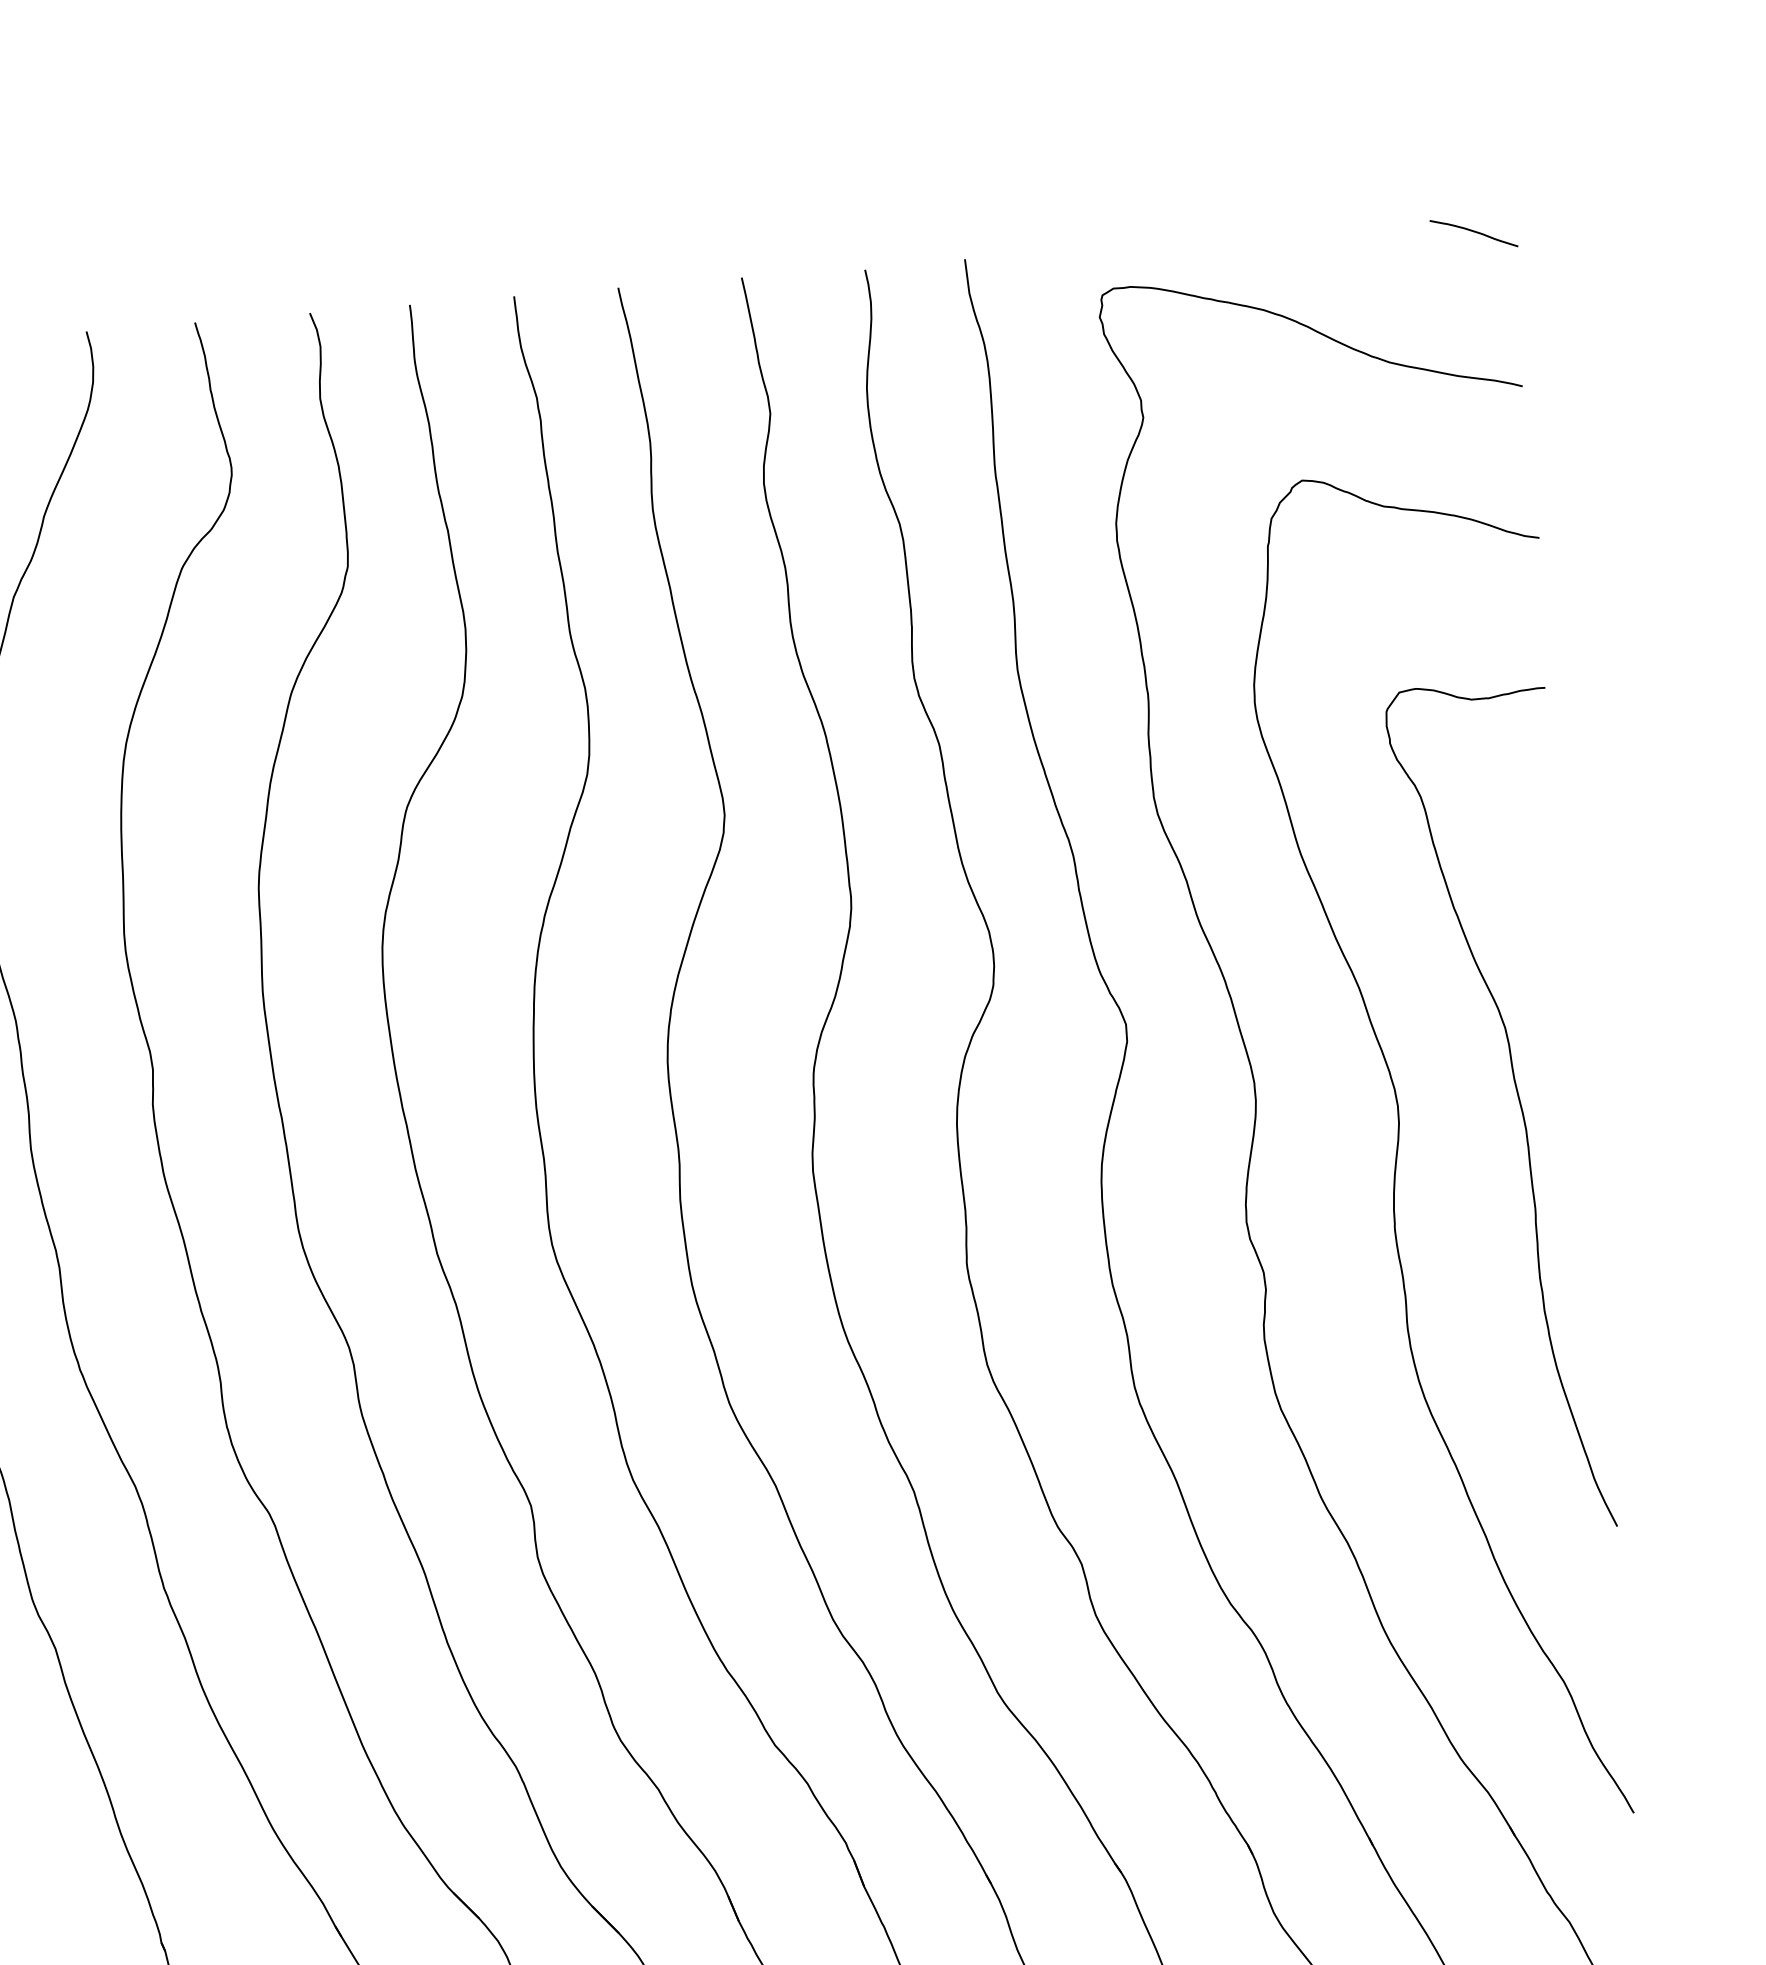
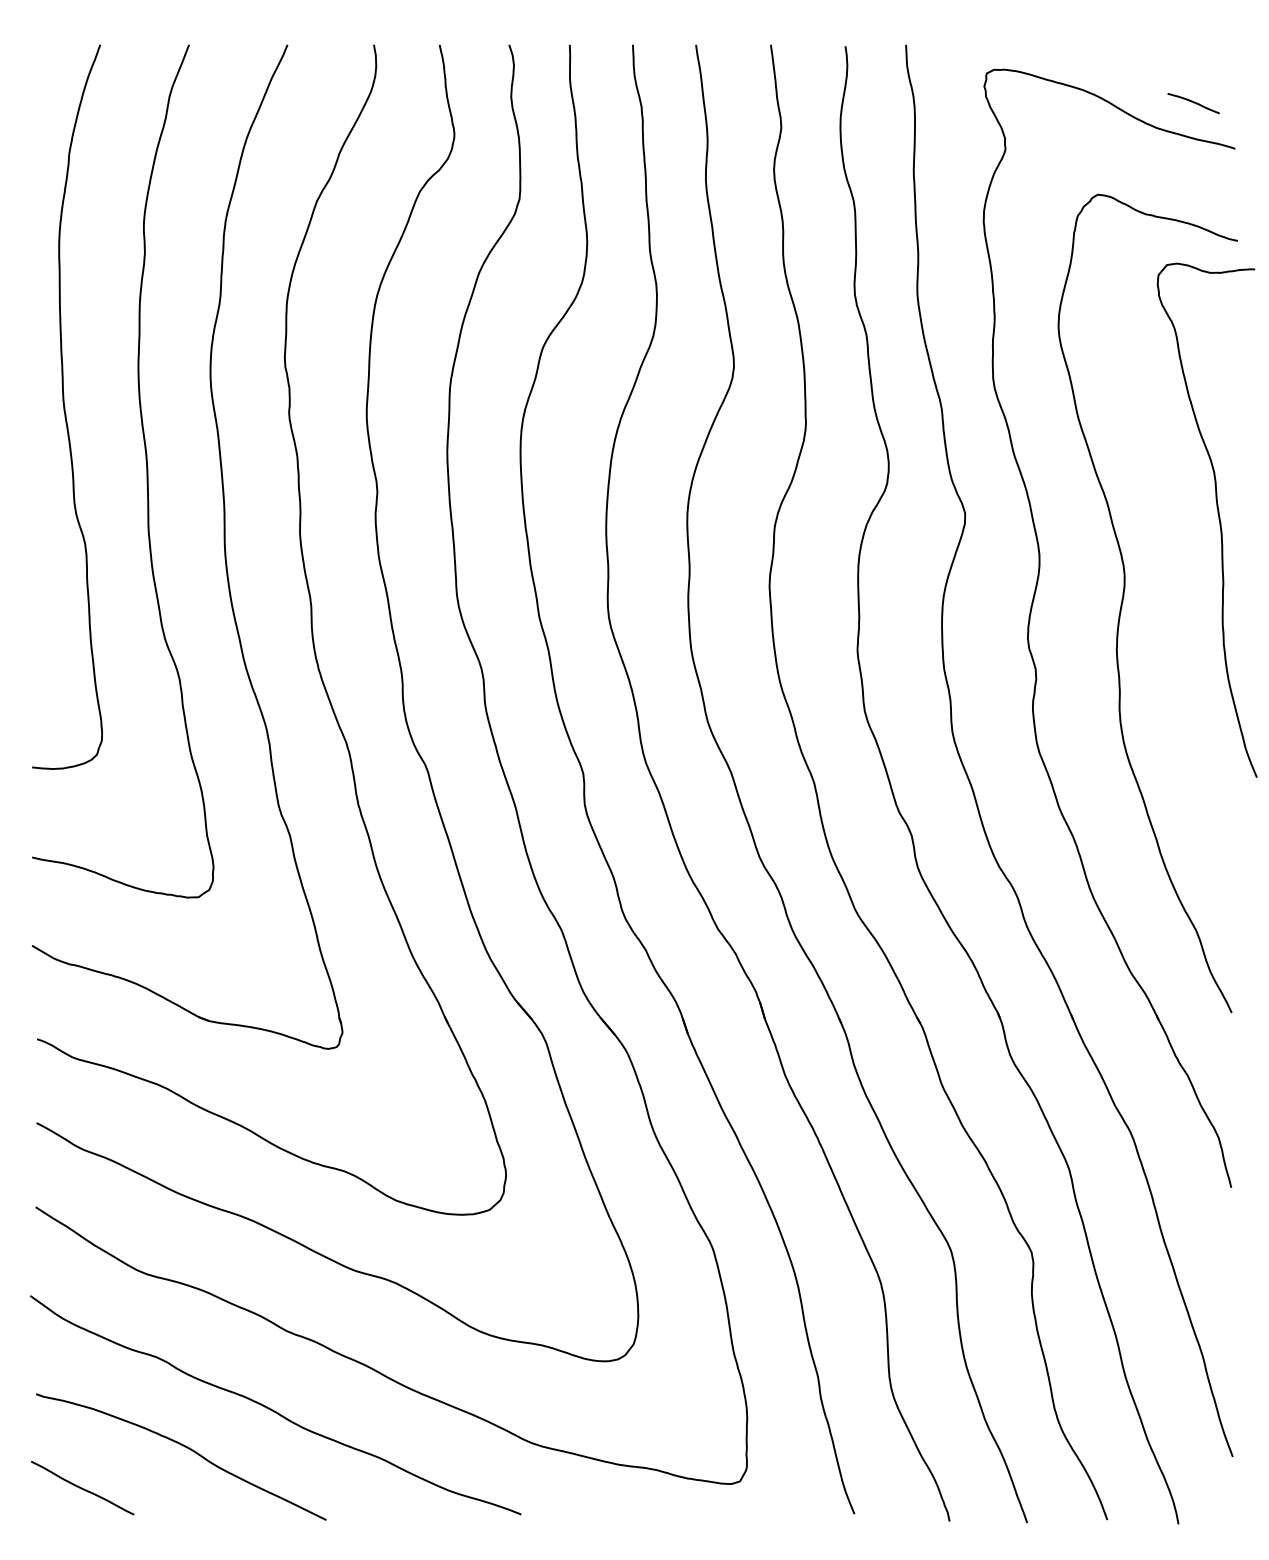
curve: (1473, 233) -> (1193, 103), moved
curve: (1518, 1105) -> (1218, 519), moved

